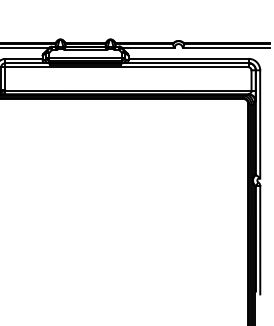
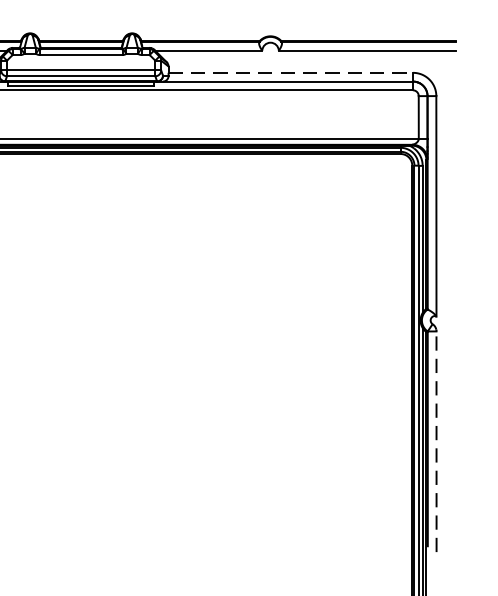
line: (189, 58) -> (292, 72), solid -> dashed
line: (260, 239) -> (437, 440), solid -> dashed

